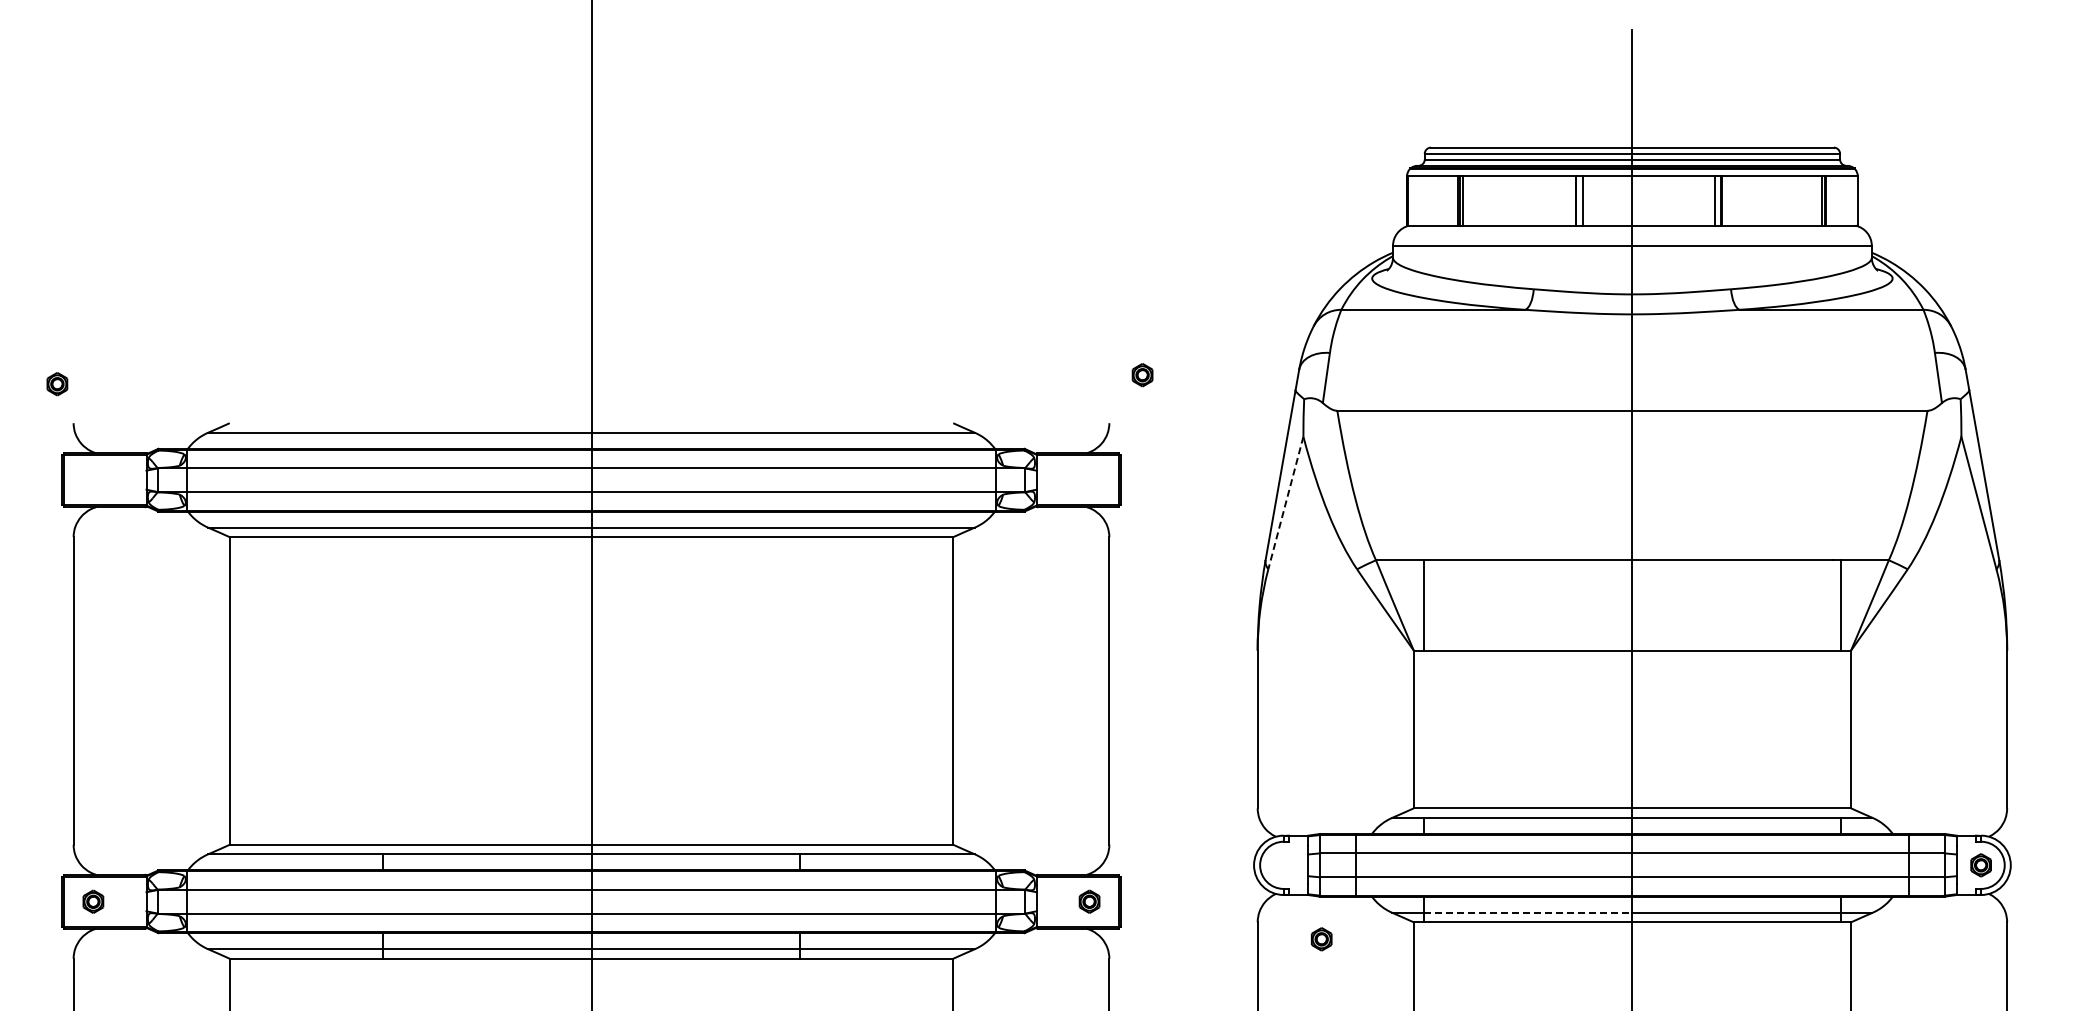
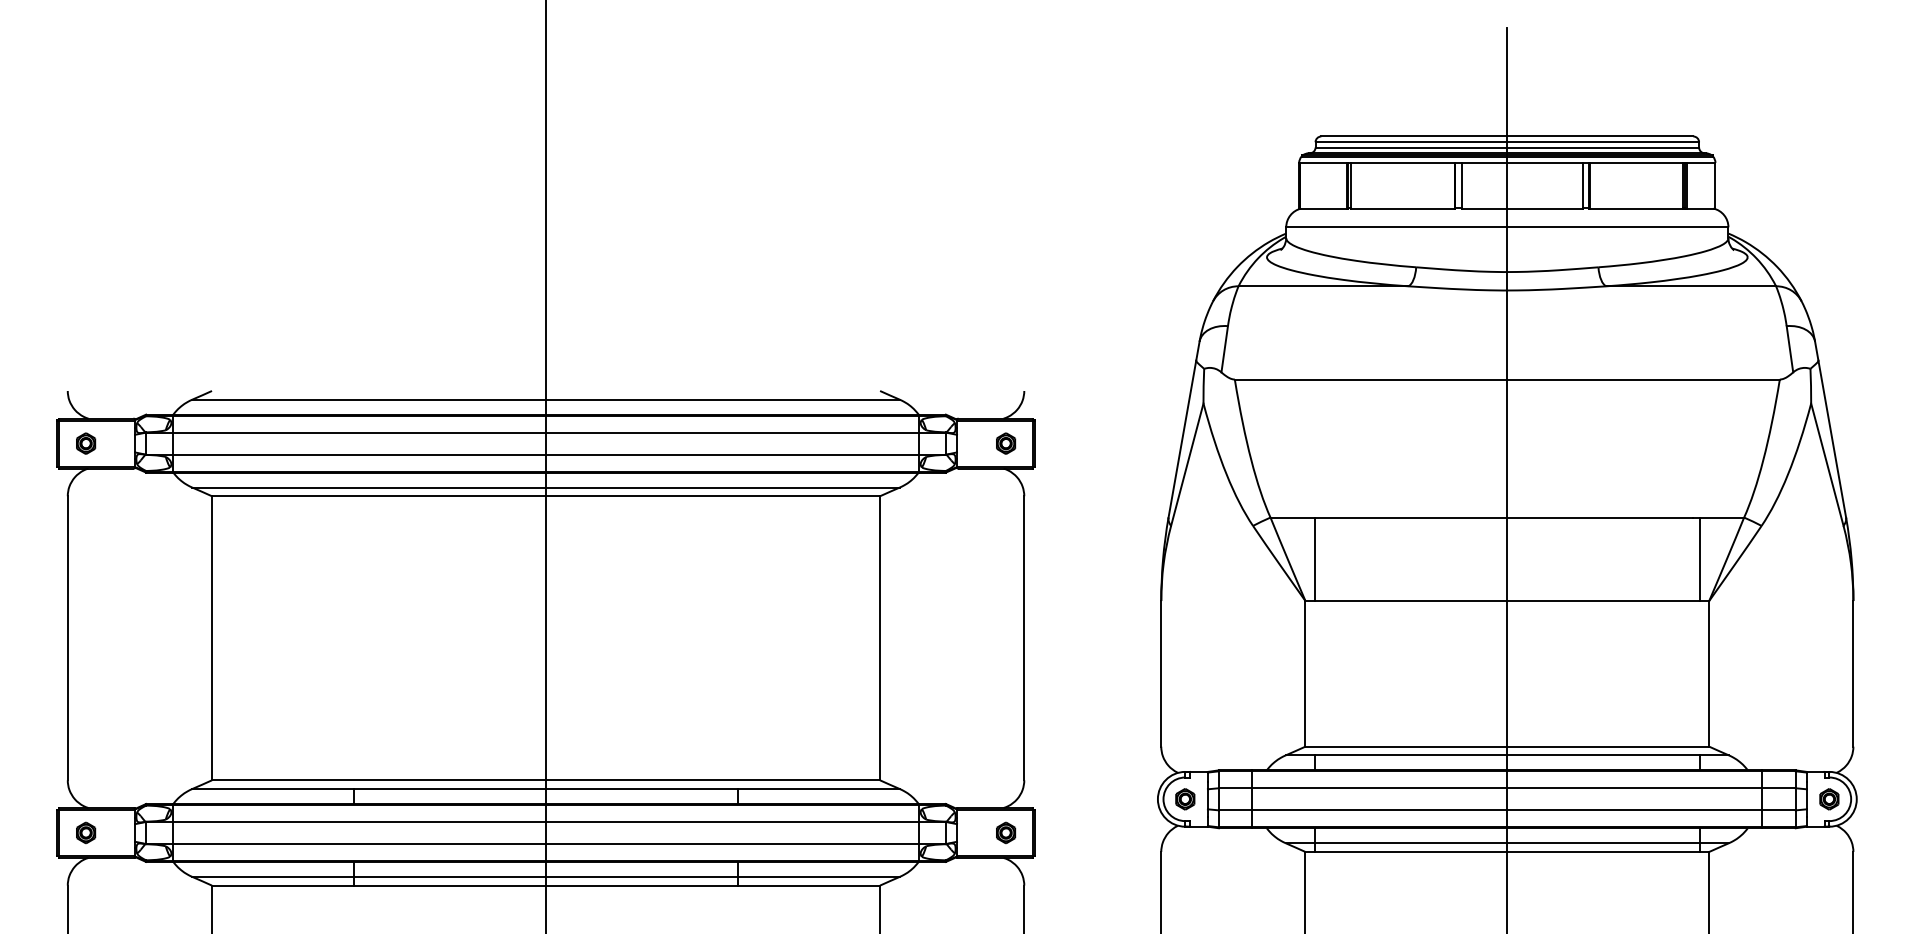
part: (1142, 375) -> (1005, 443), moved
part: (57, 384) -> (86, 443), moved
line: (1285, 503) -> (1186, 465), dashed -> solid
line: (1528, 912) -> (1411, 842), dashed -> solid
part: (1321, 939) -> (1185, 799), moved

